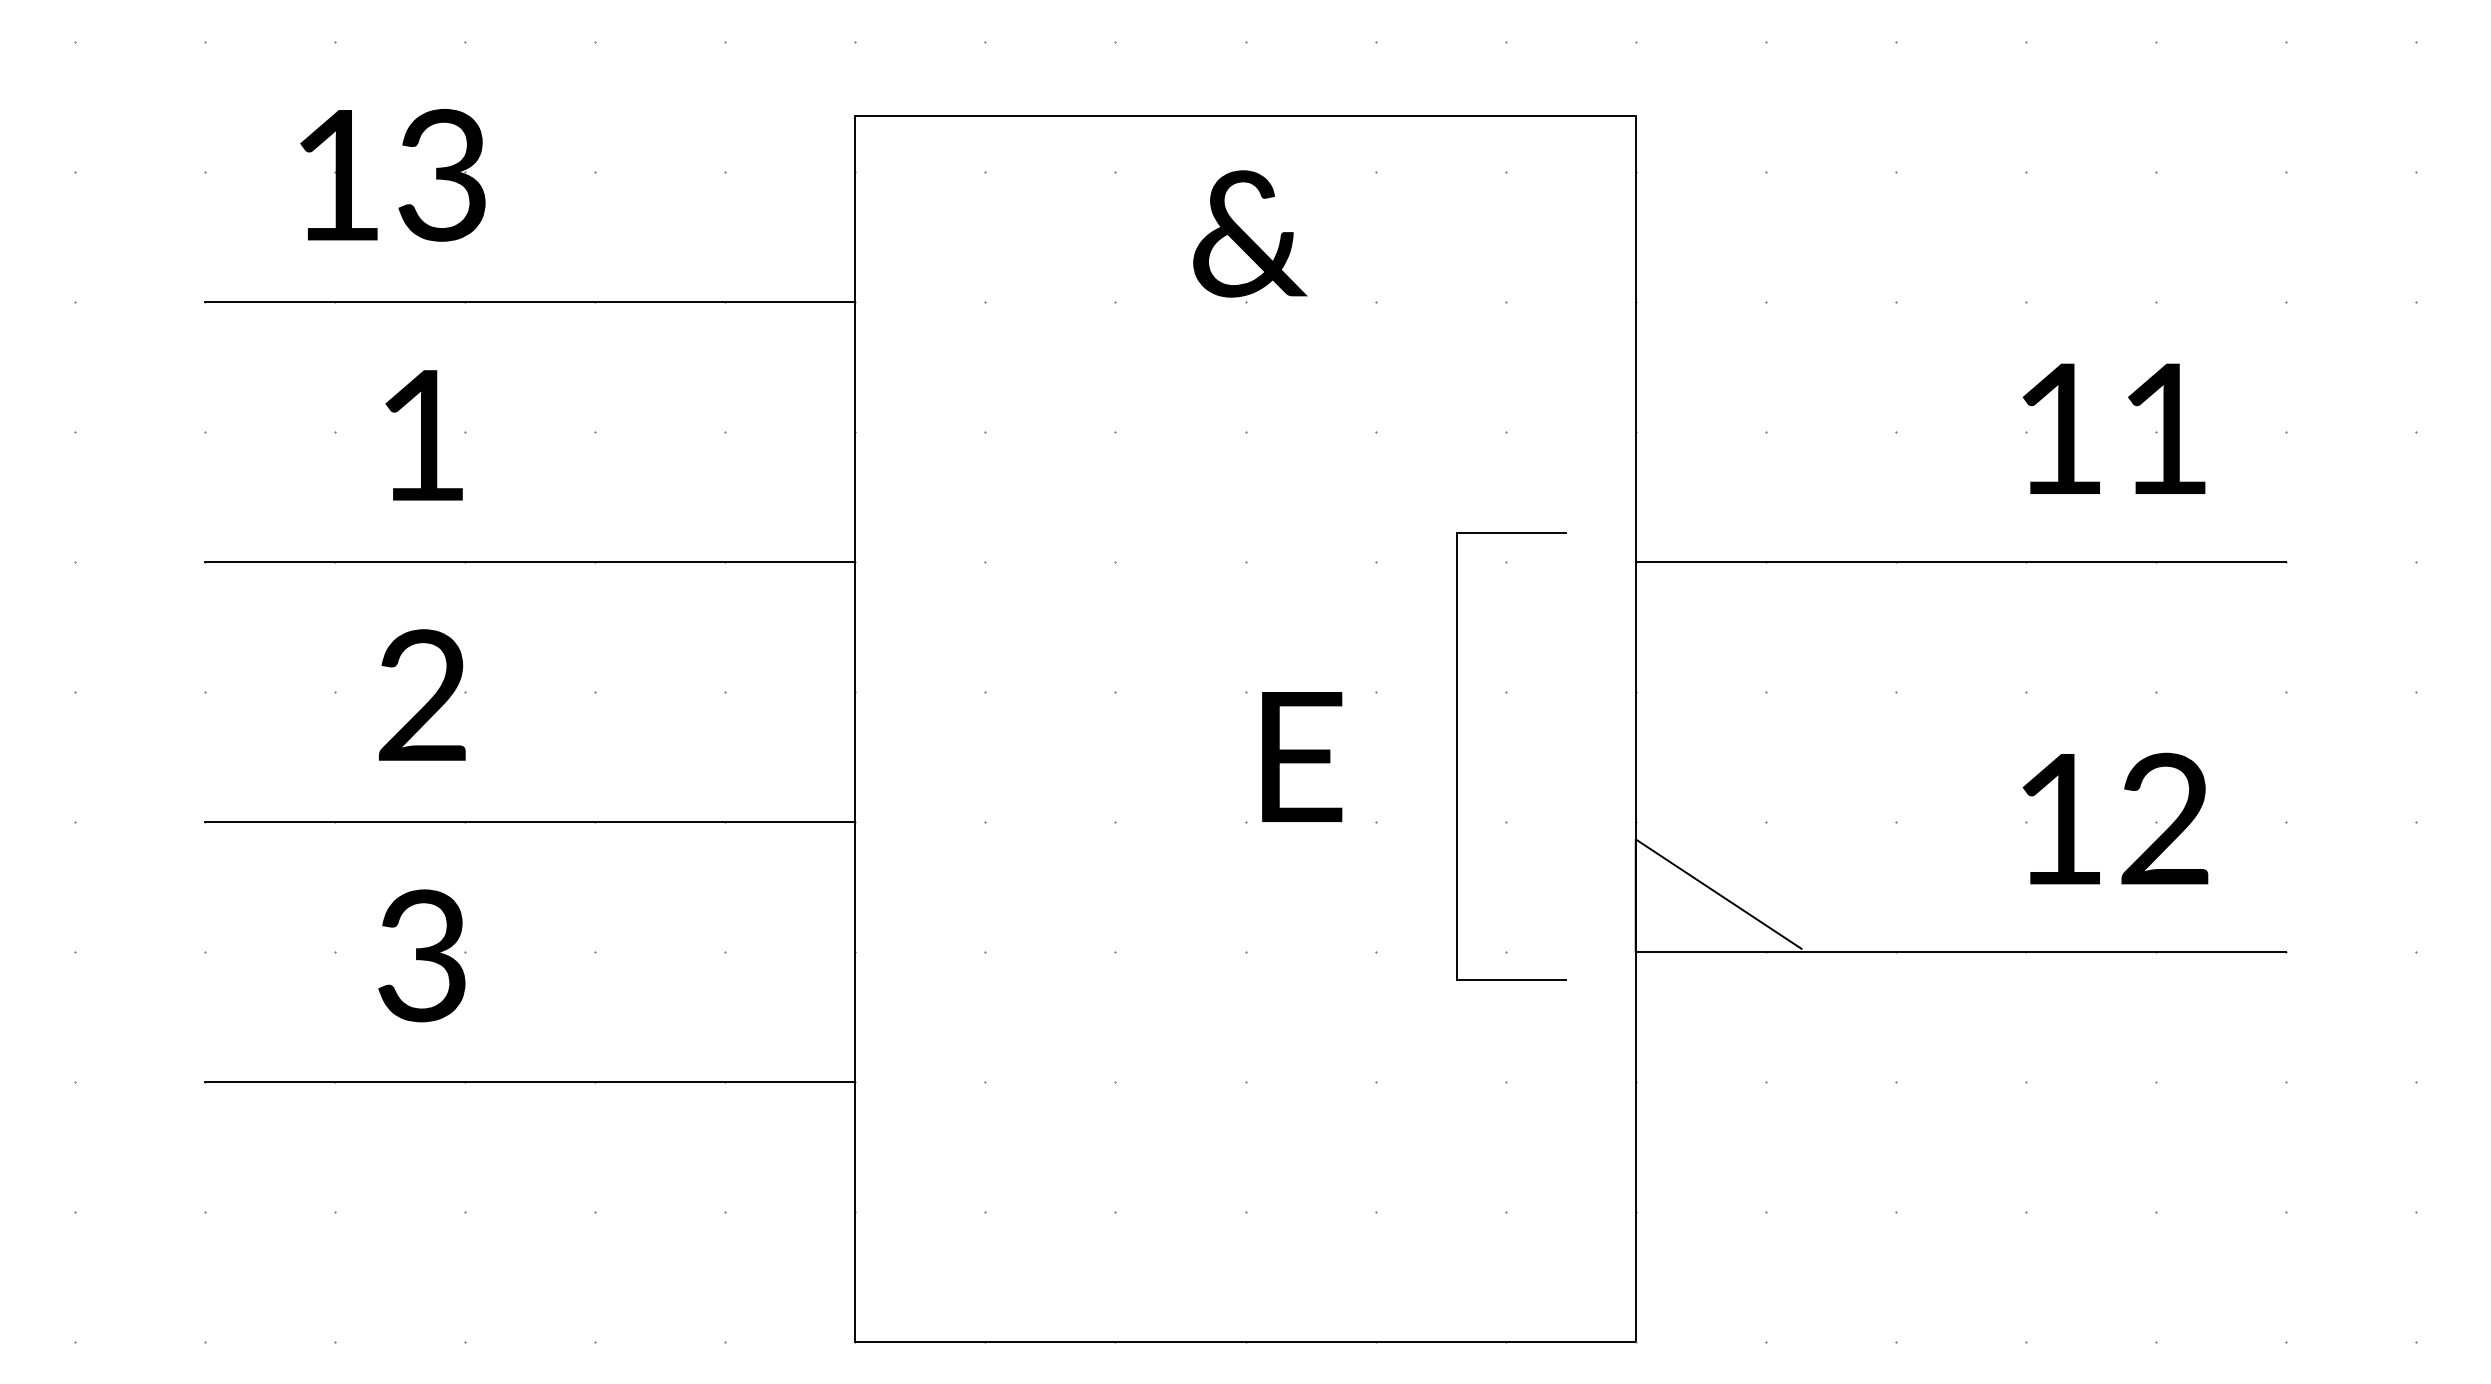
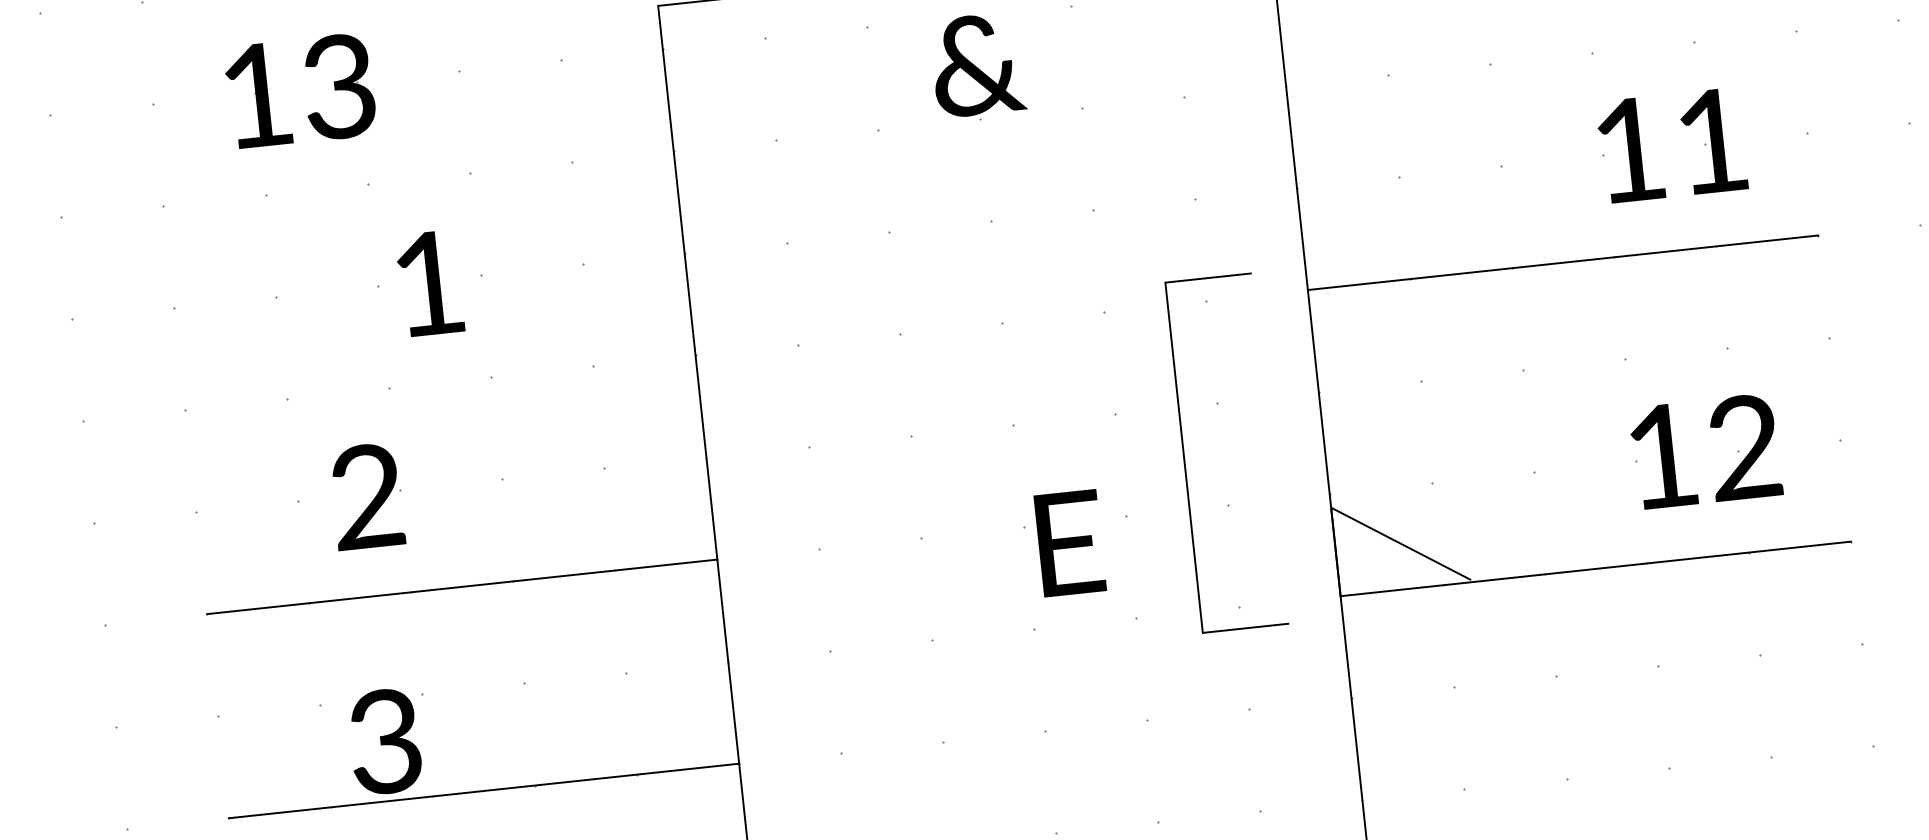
line: (529, 301) -> (418, 178), removed
text: (423, 435) -> (429, 283), moved
line: (529, 561) -> (439, 382), removed
text: (1302, 756) -> (1070, 542), moved
text: (421, 955) -> (384, 741), moved

